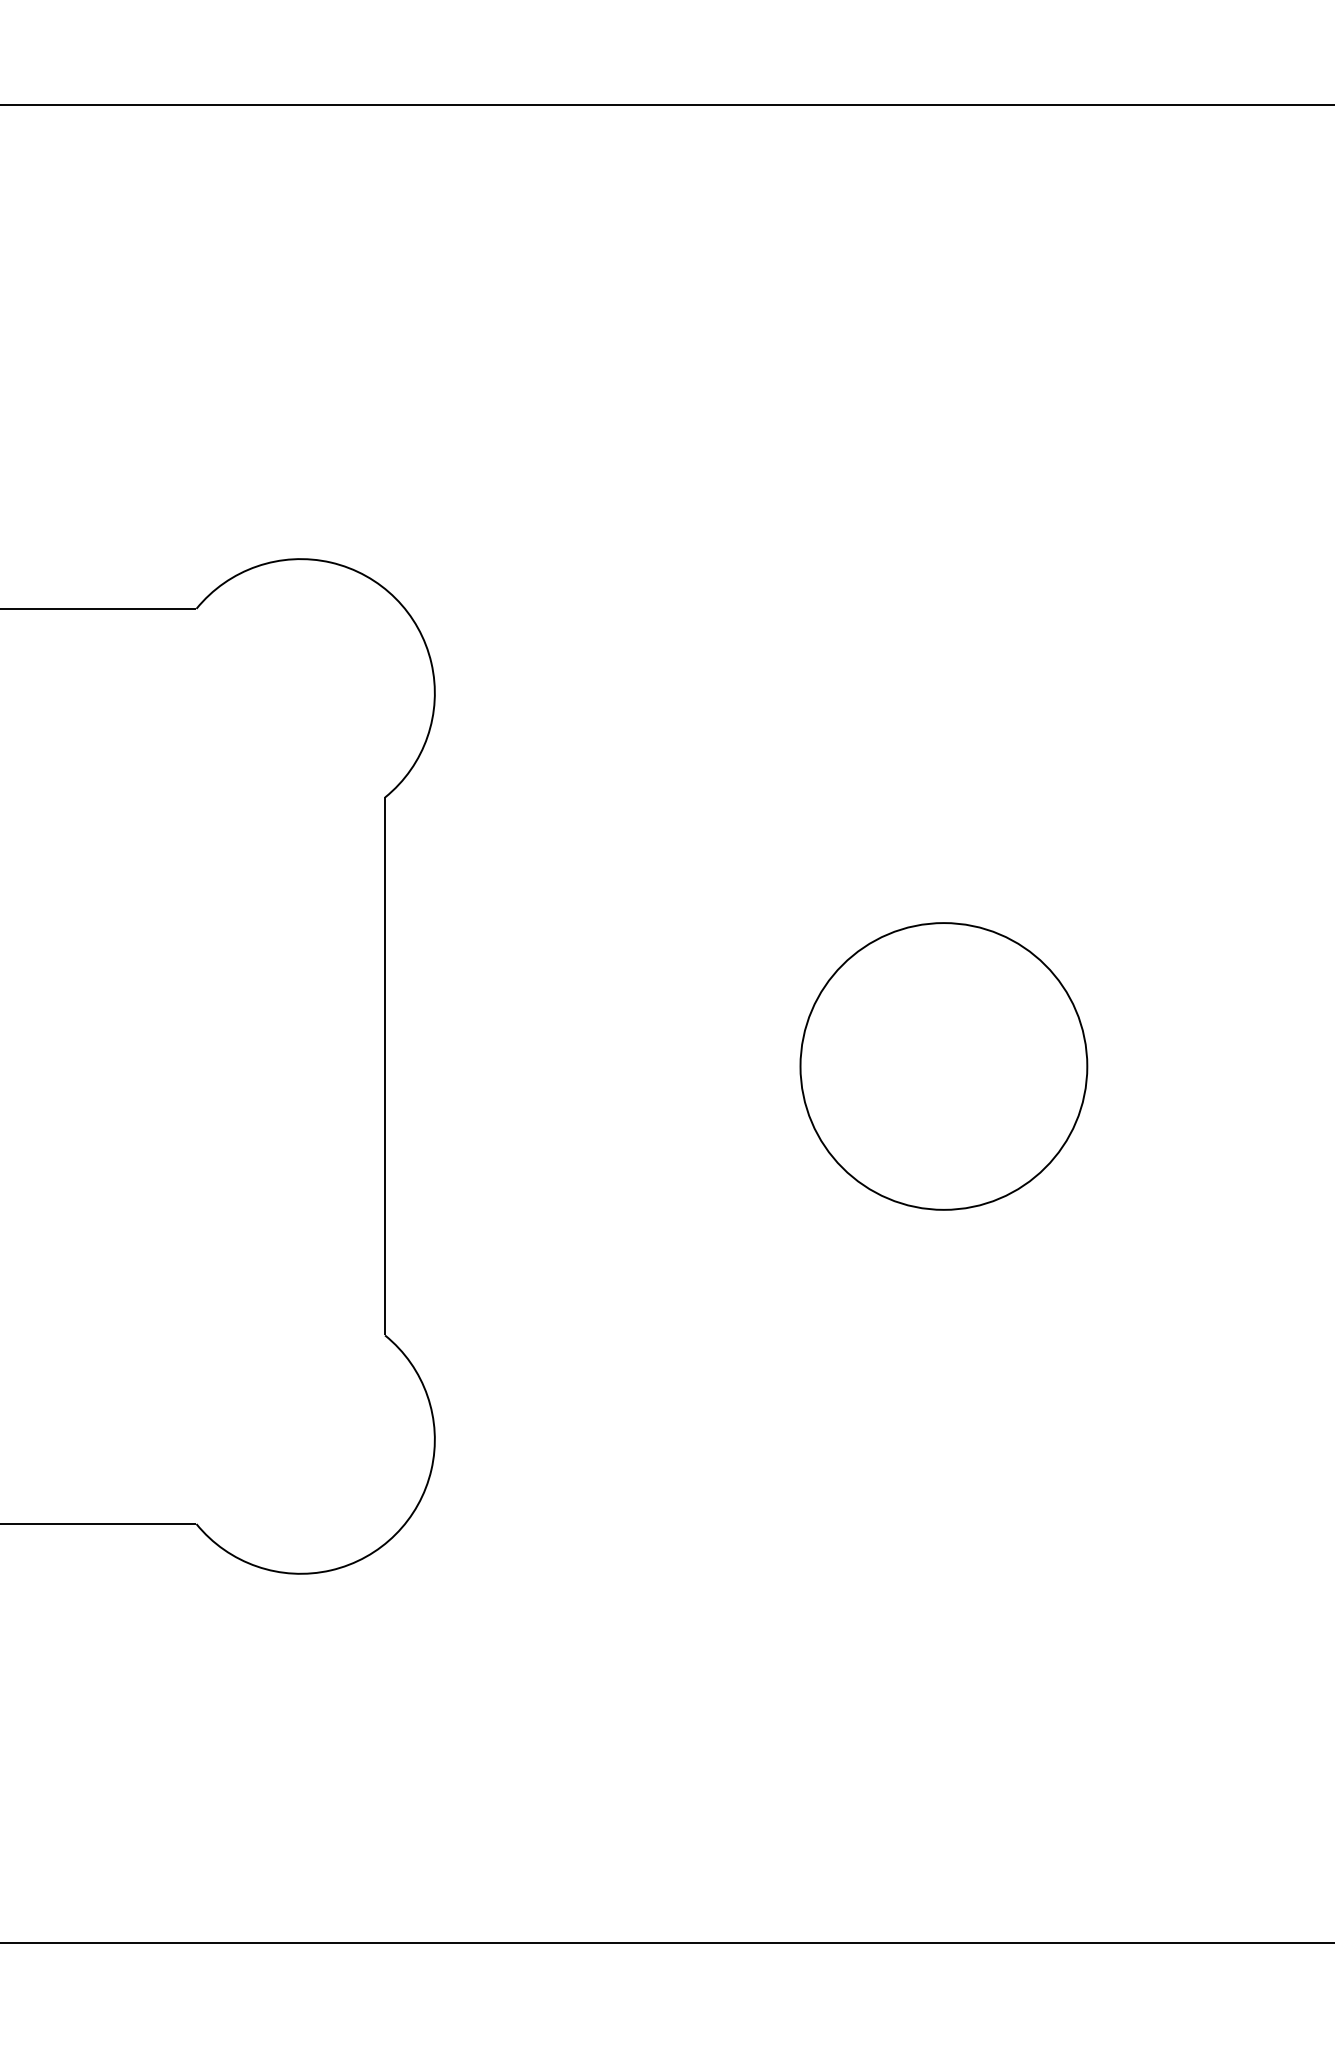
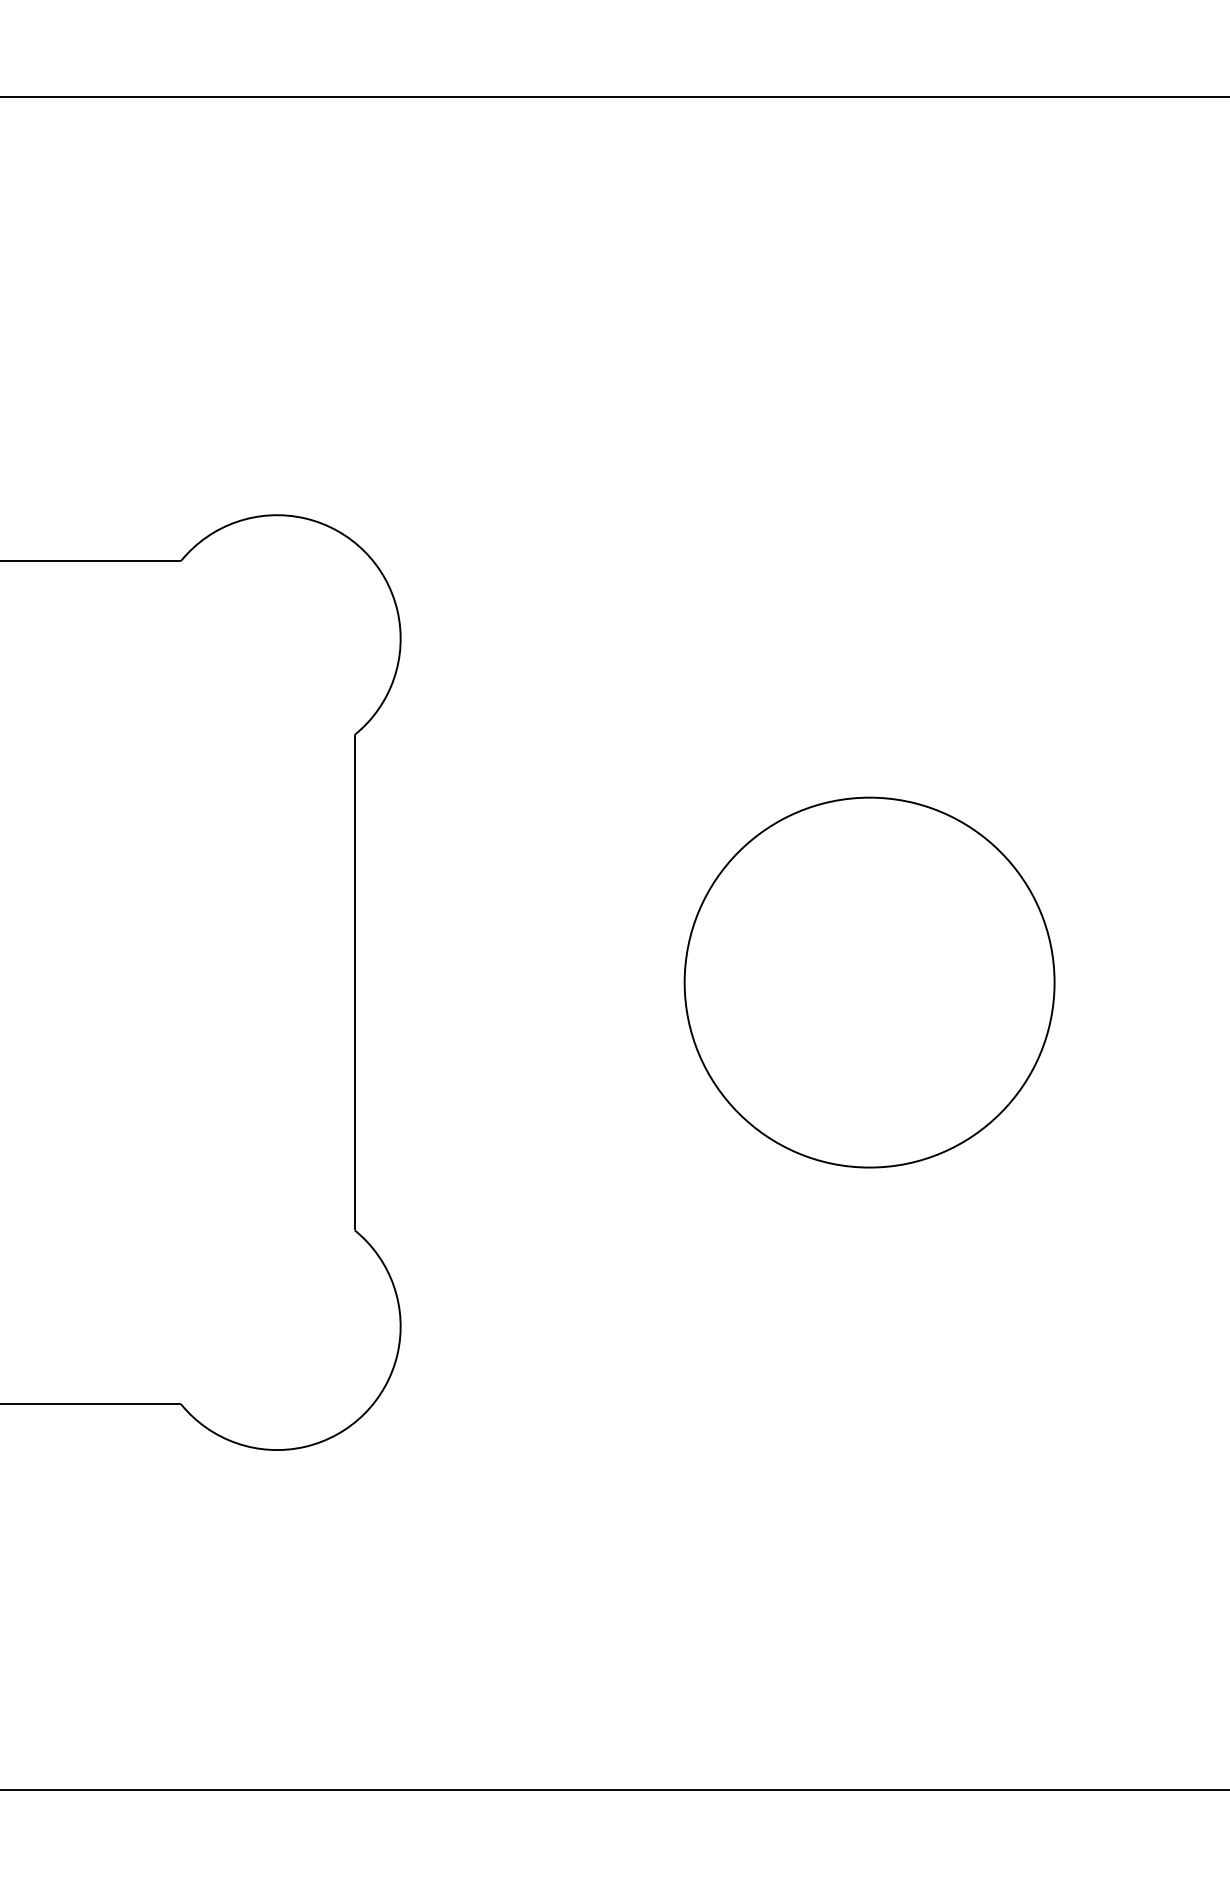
part: (943, 1066) -> (869, 982), size x1.4

